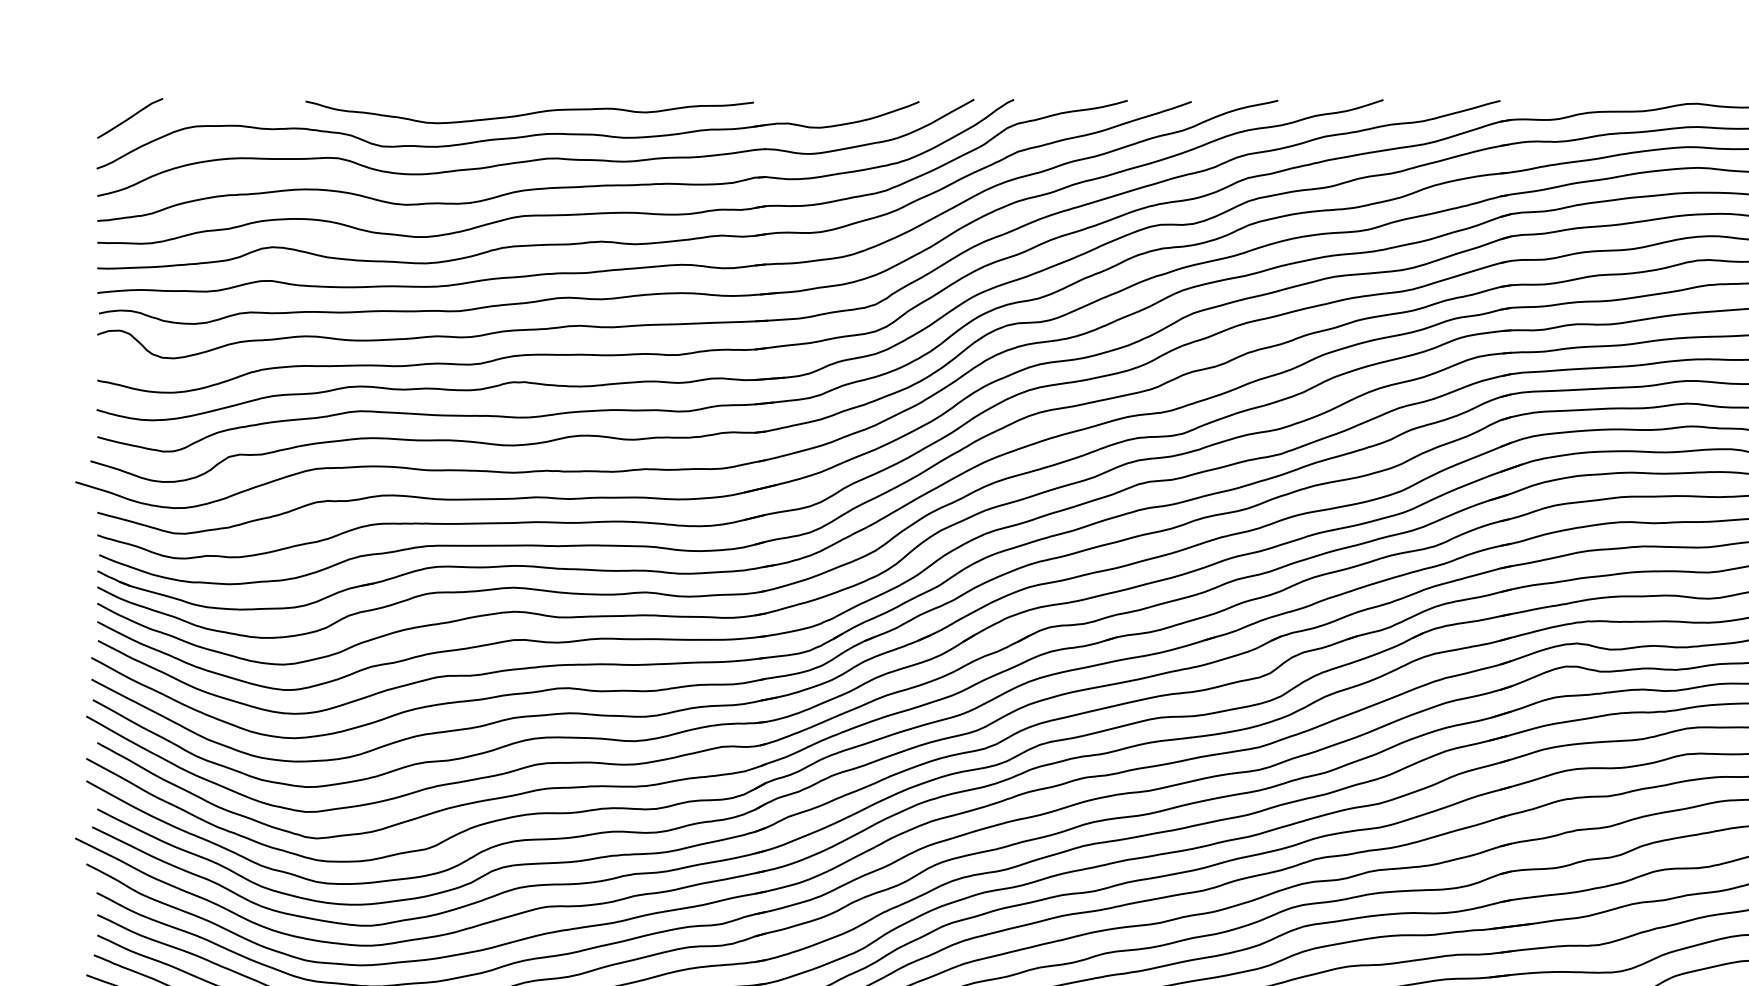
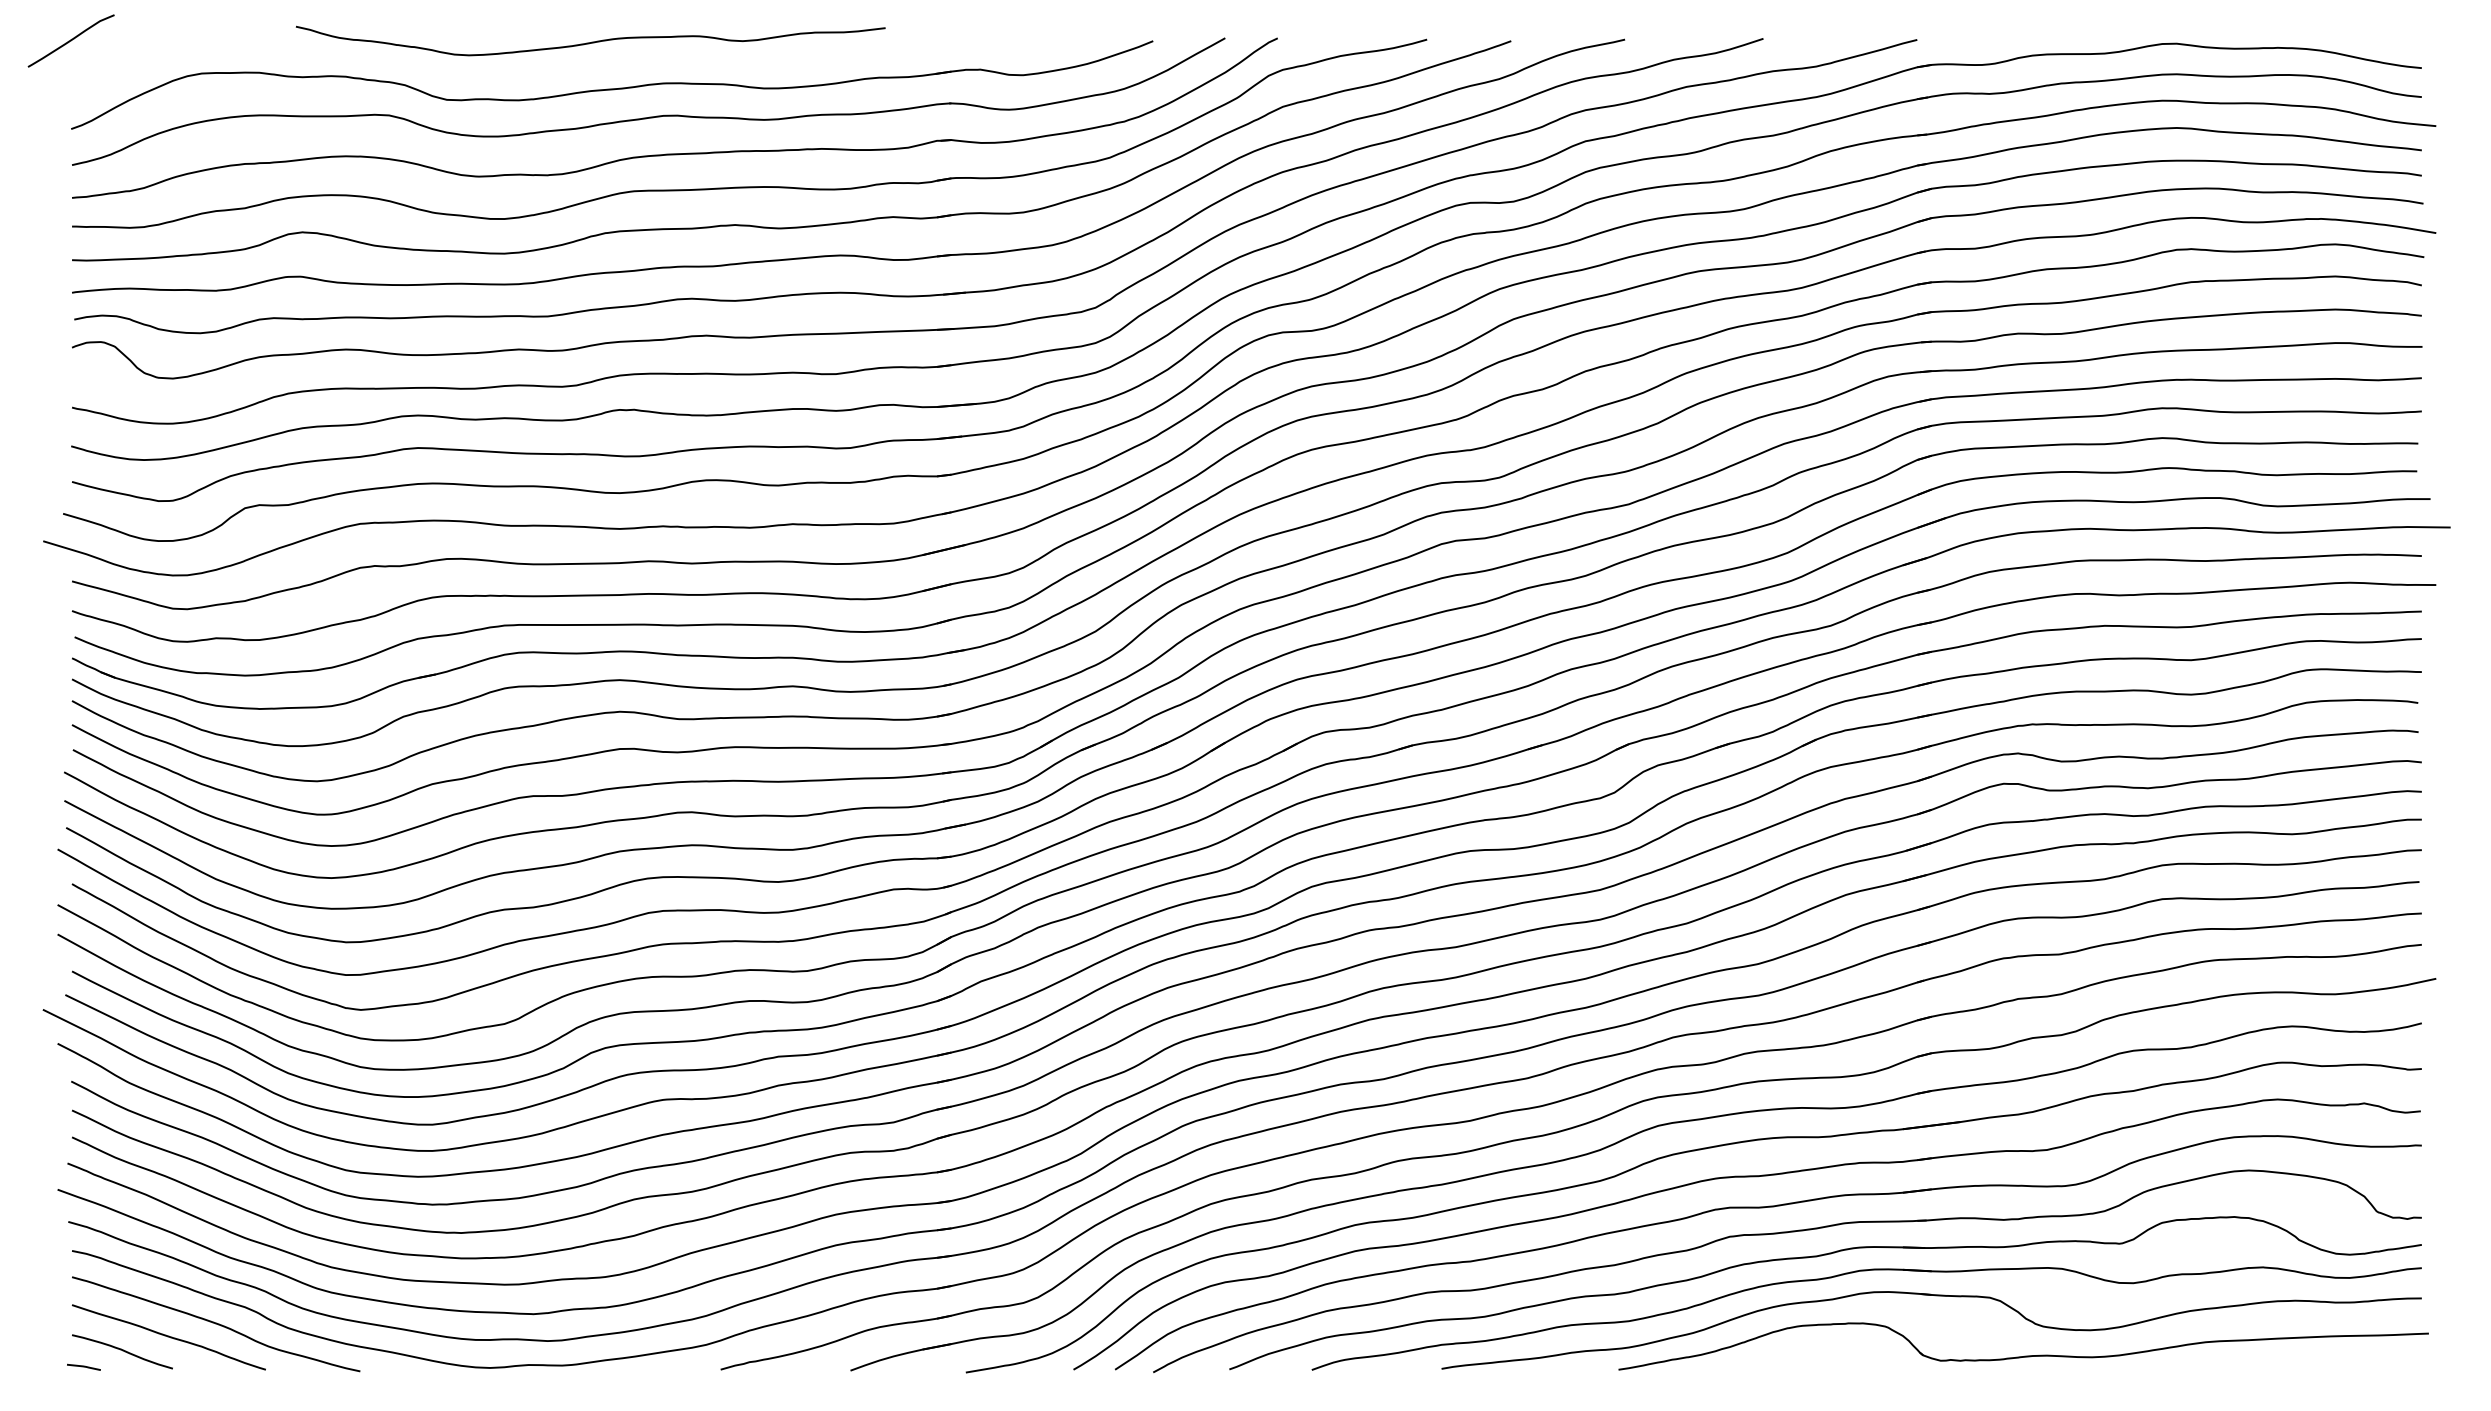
curve: (530, 112) -> (591, 41), moved
curve: (129, 118) -> (70, 40), moved

